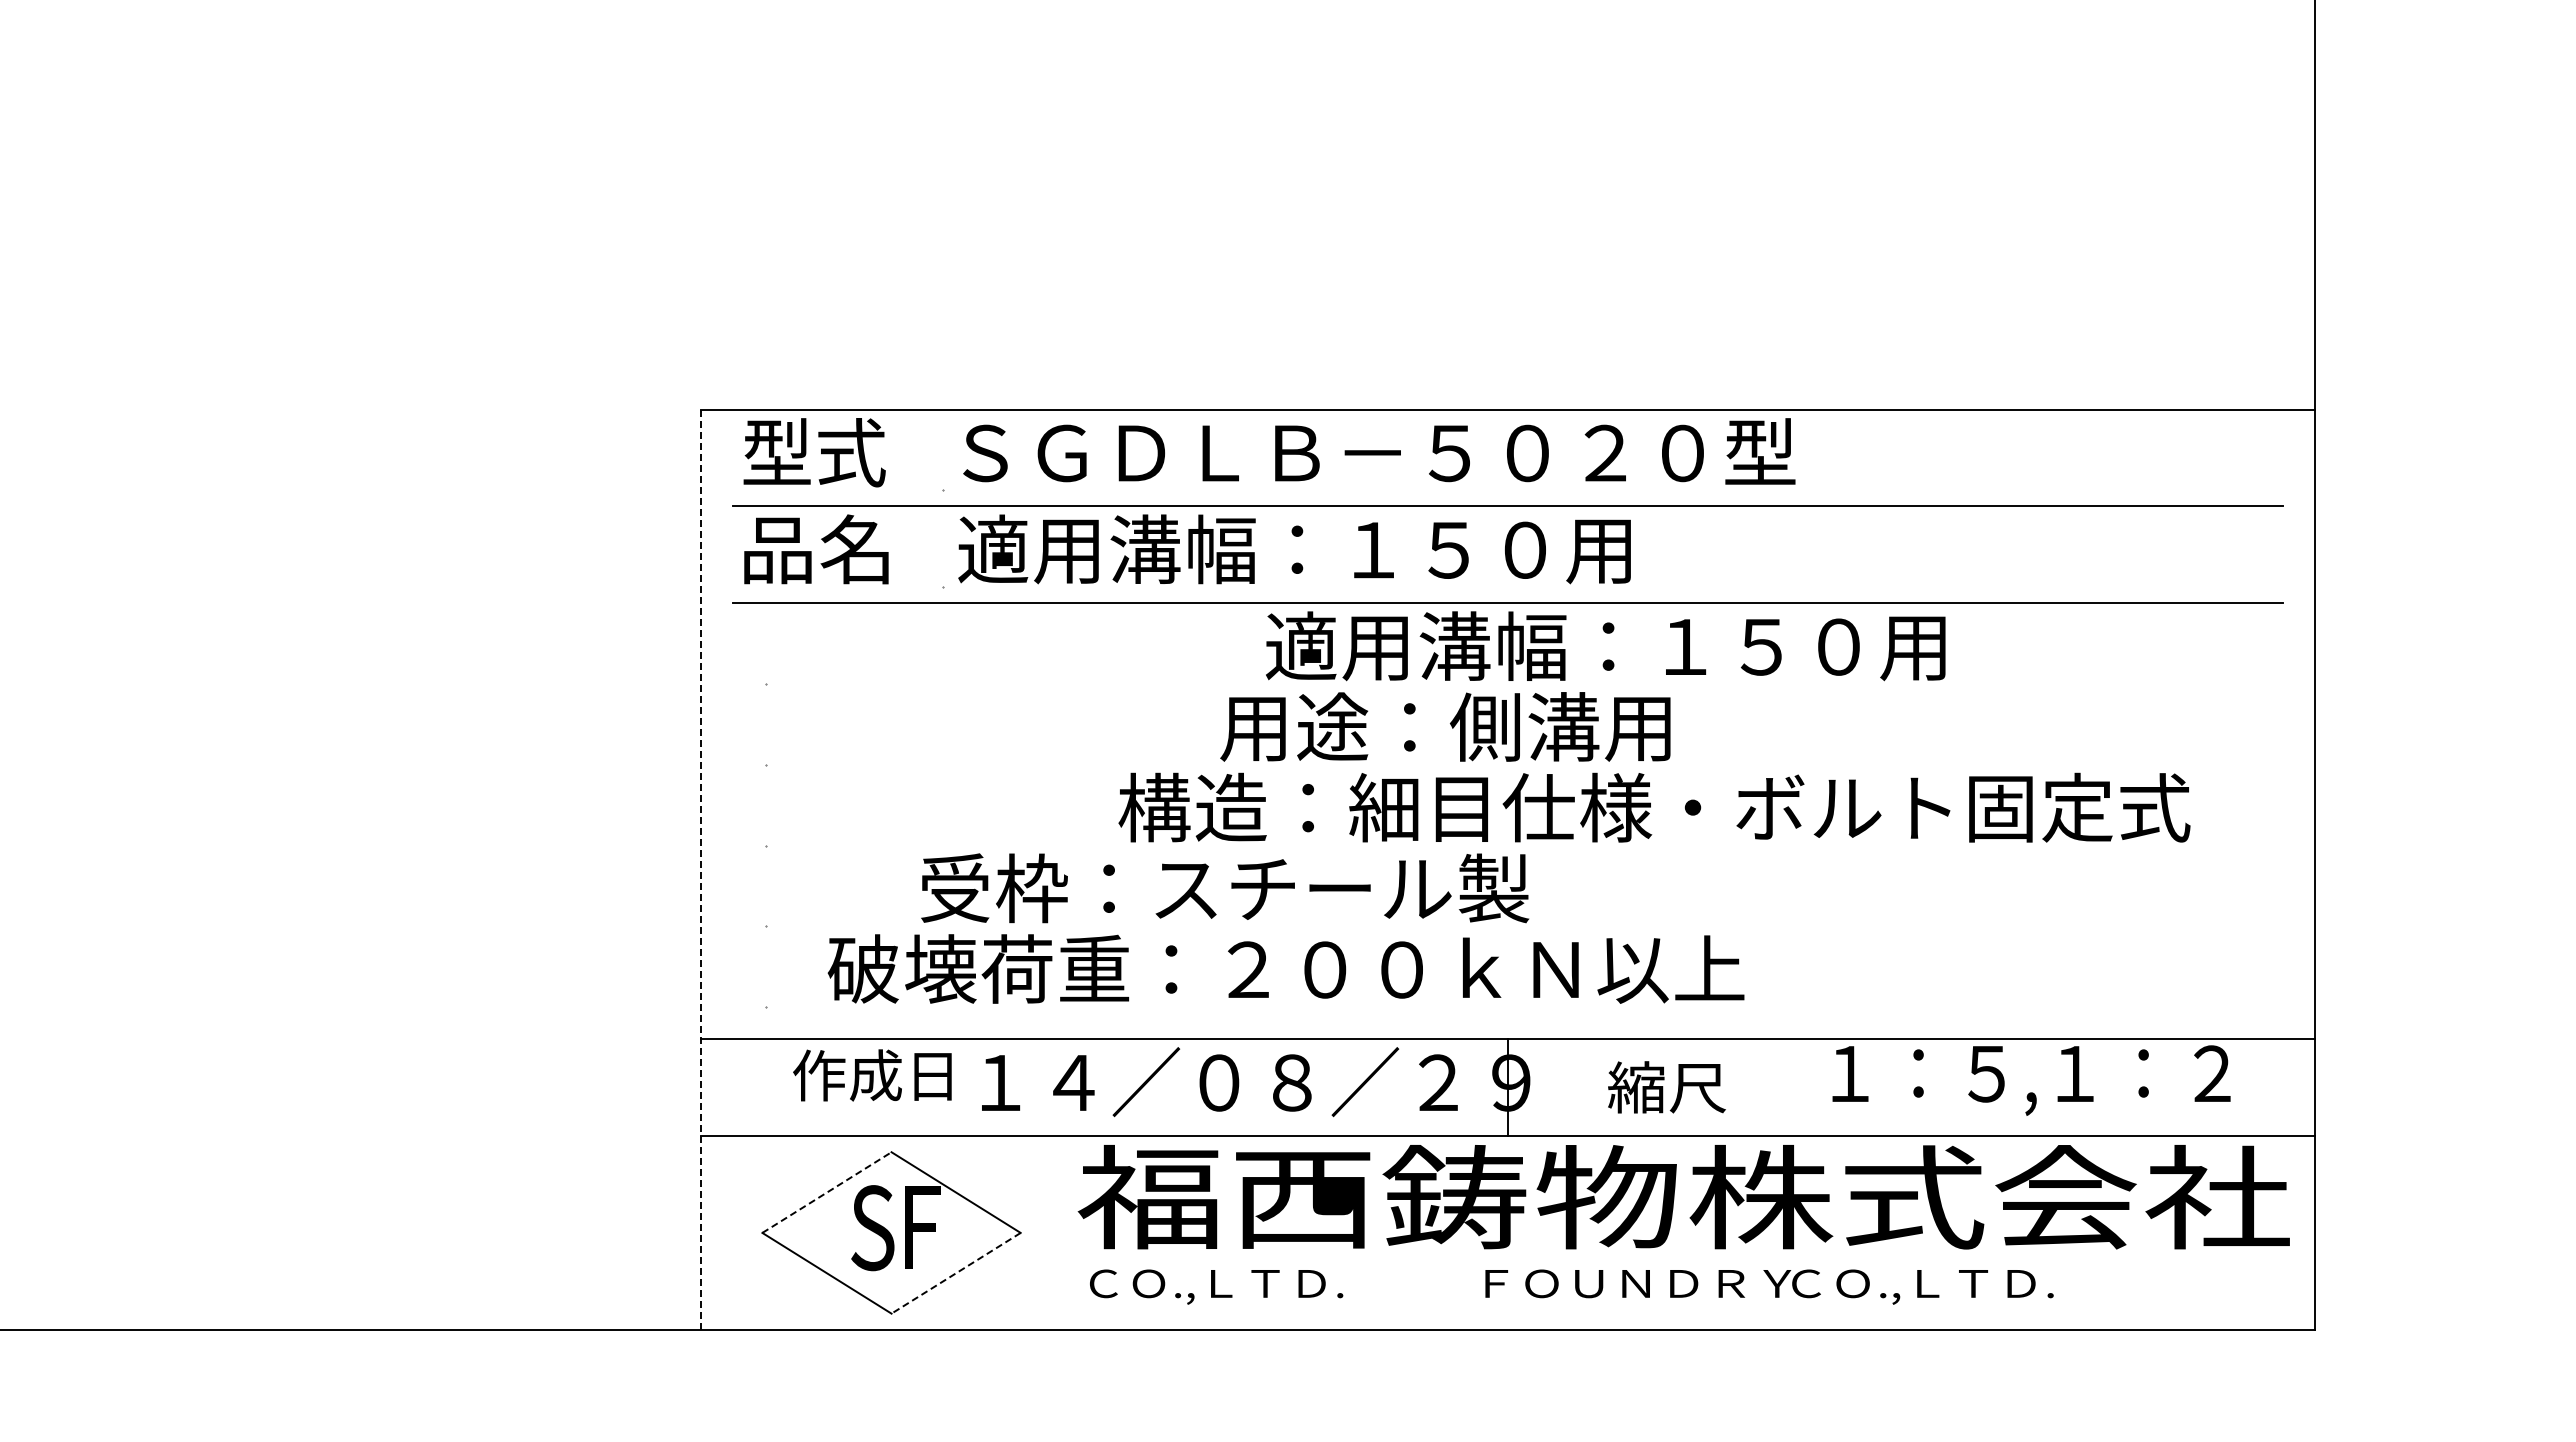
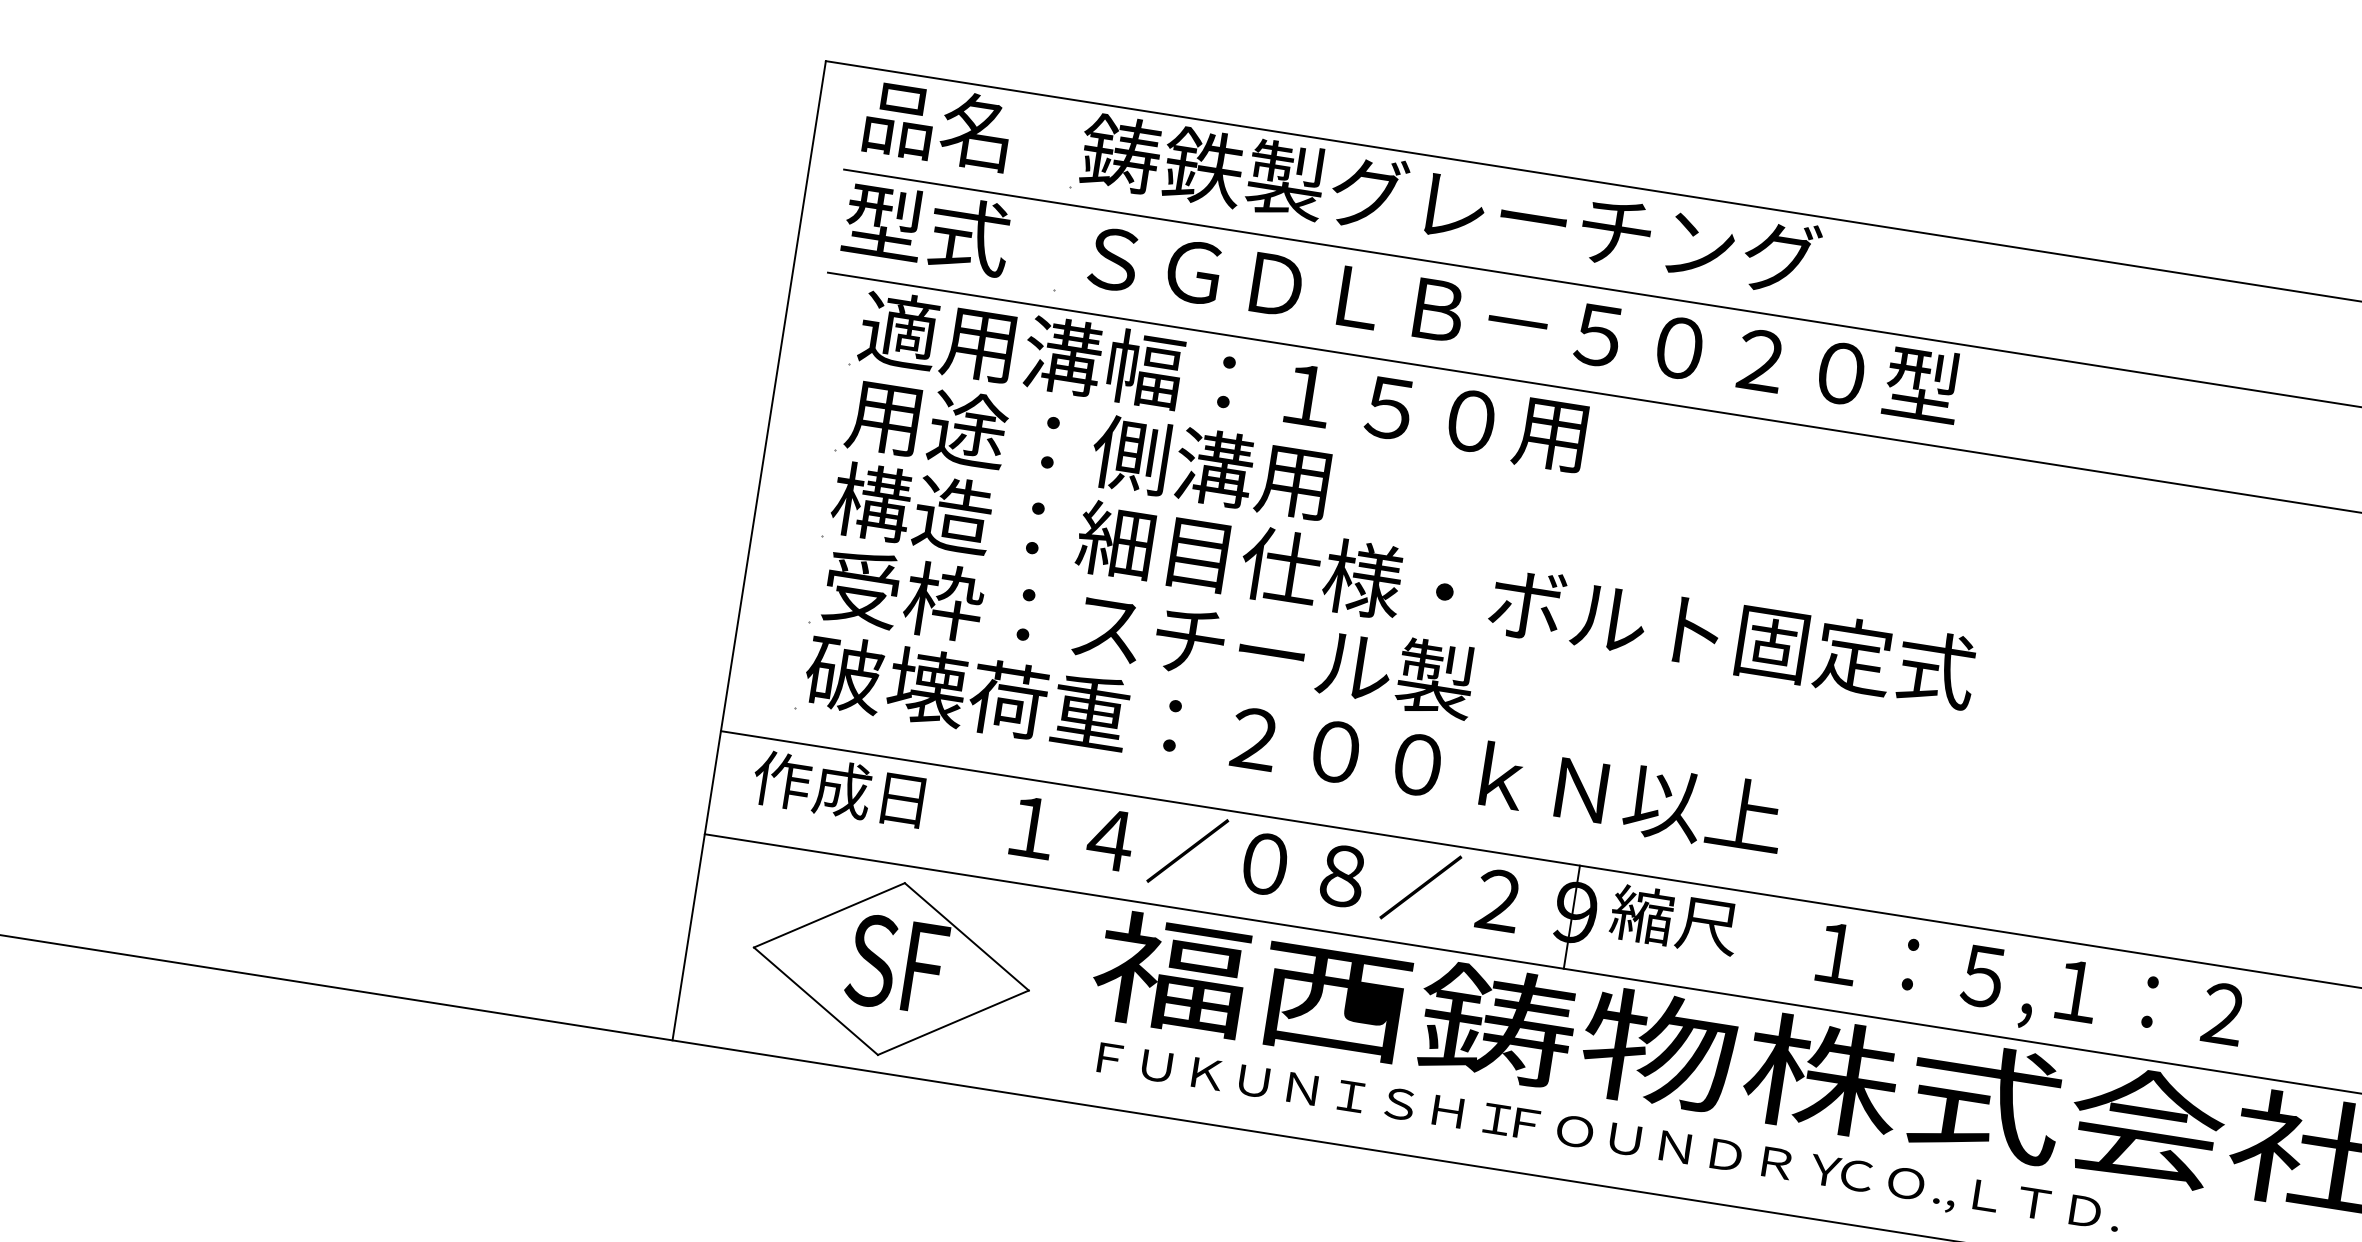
text: (814, 452) -> (939, 125), 型式 -> 品名
text: (1371, 452) -> (1532, 218), ＳＧＤＬＢ－５０２０型 -> 鋳鉄製グレーチング
text: (817, 549) -> (926, 229), 品名 -> 型式
text: (1372, 549) -> (1517, 321), 適用溝幅：１５０用 -> ＳＧＤＬＢ－５０２０型
text: (1605, 646) -> (1223, 381), moved
text: (1445, 726) -> (1088, 447), moved
text: (1654, 807) -> (1403, 585), moved
line: (701, 869) -> (749, 550), dashed -> solid
text: (1225, 888) -> (1149, 633), moved
text: (1285, 968) -> (1294, 743), moved
text: (872, 1075) -> (838, 789), moved
text: (2031, 1080) -> (2029, 990), moved
text: (1666, 1087) -> (1674, 919), moved
line: (827, 1192) -> (829, 915), dashed -> solid
line: (955, 1273) -> (952, 1022), dashed -> solid
text: (1284, 1286) -> (1300, 1091), ＣＯ.,ＬＴＤ. -> ＦＵＫＵＮＩＳＨＩ

